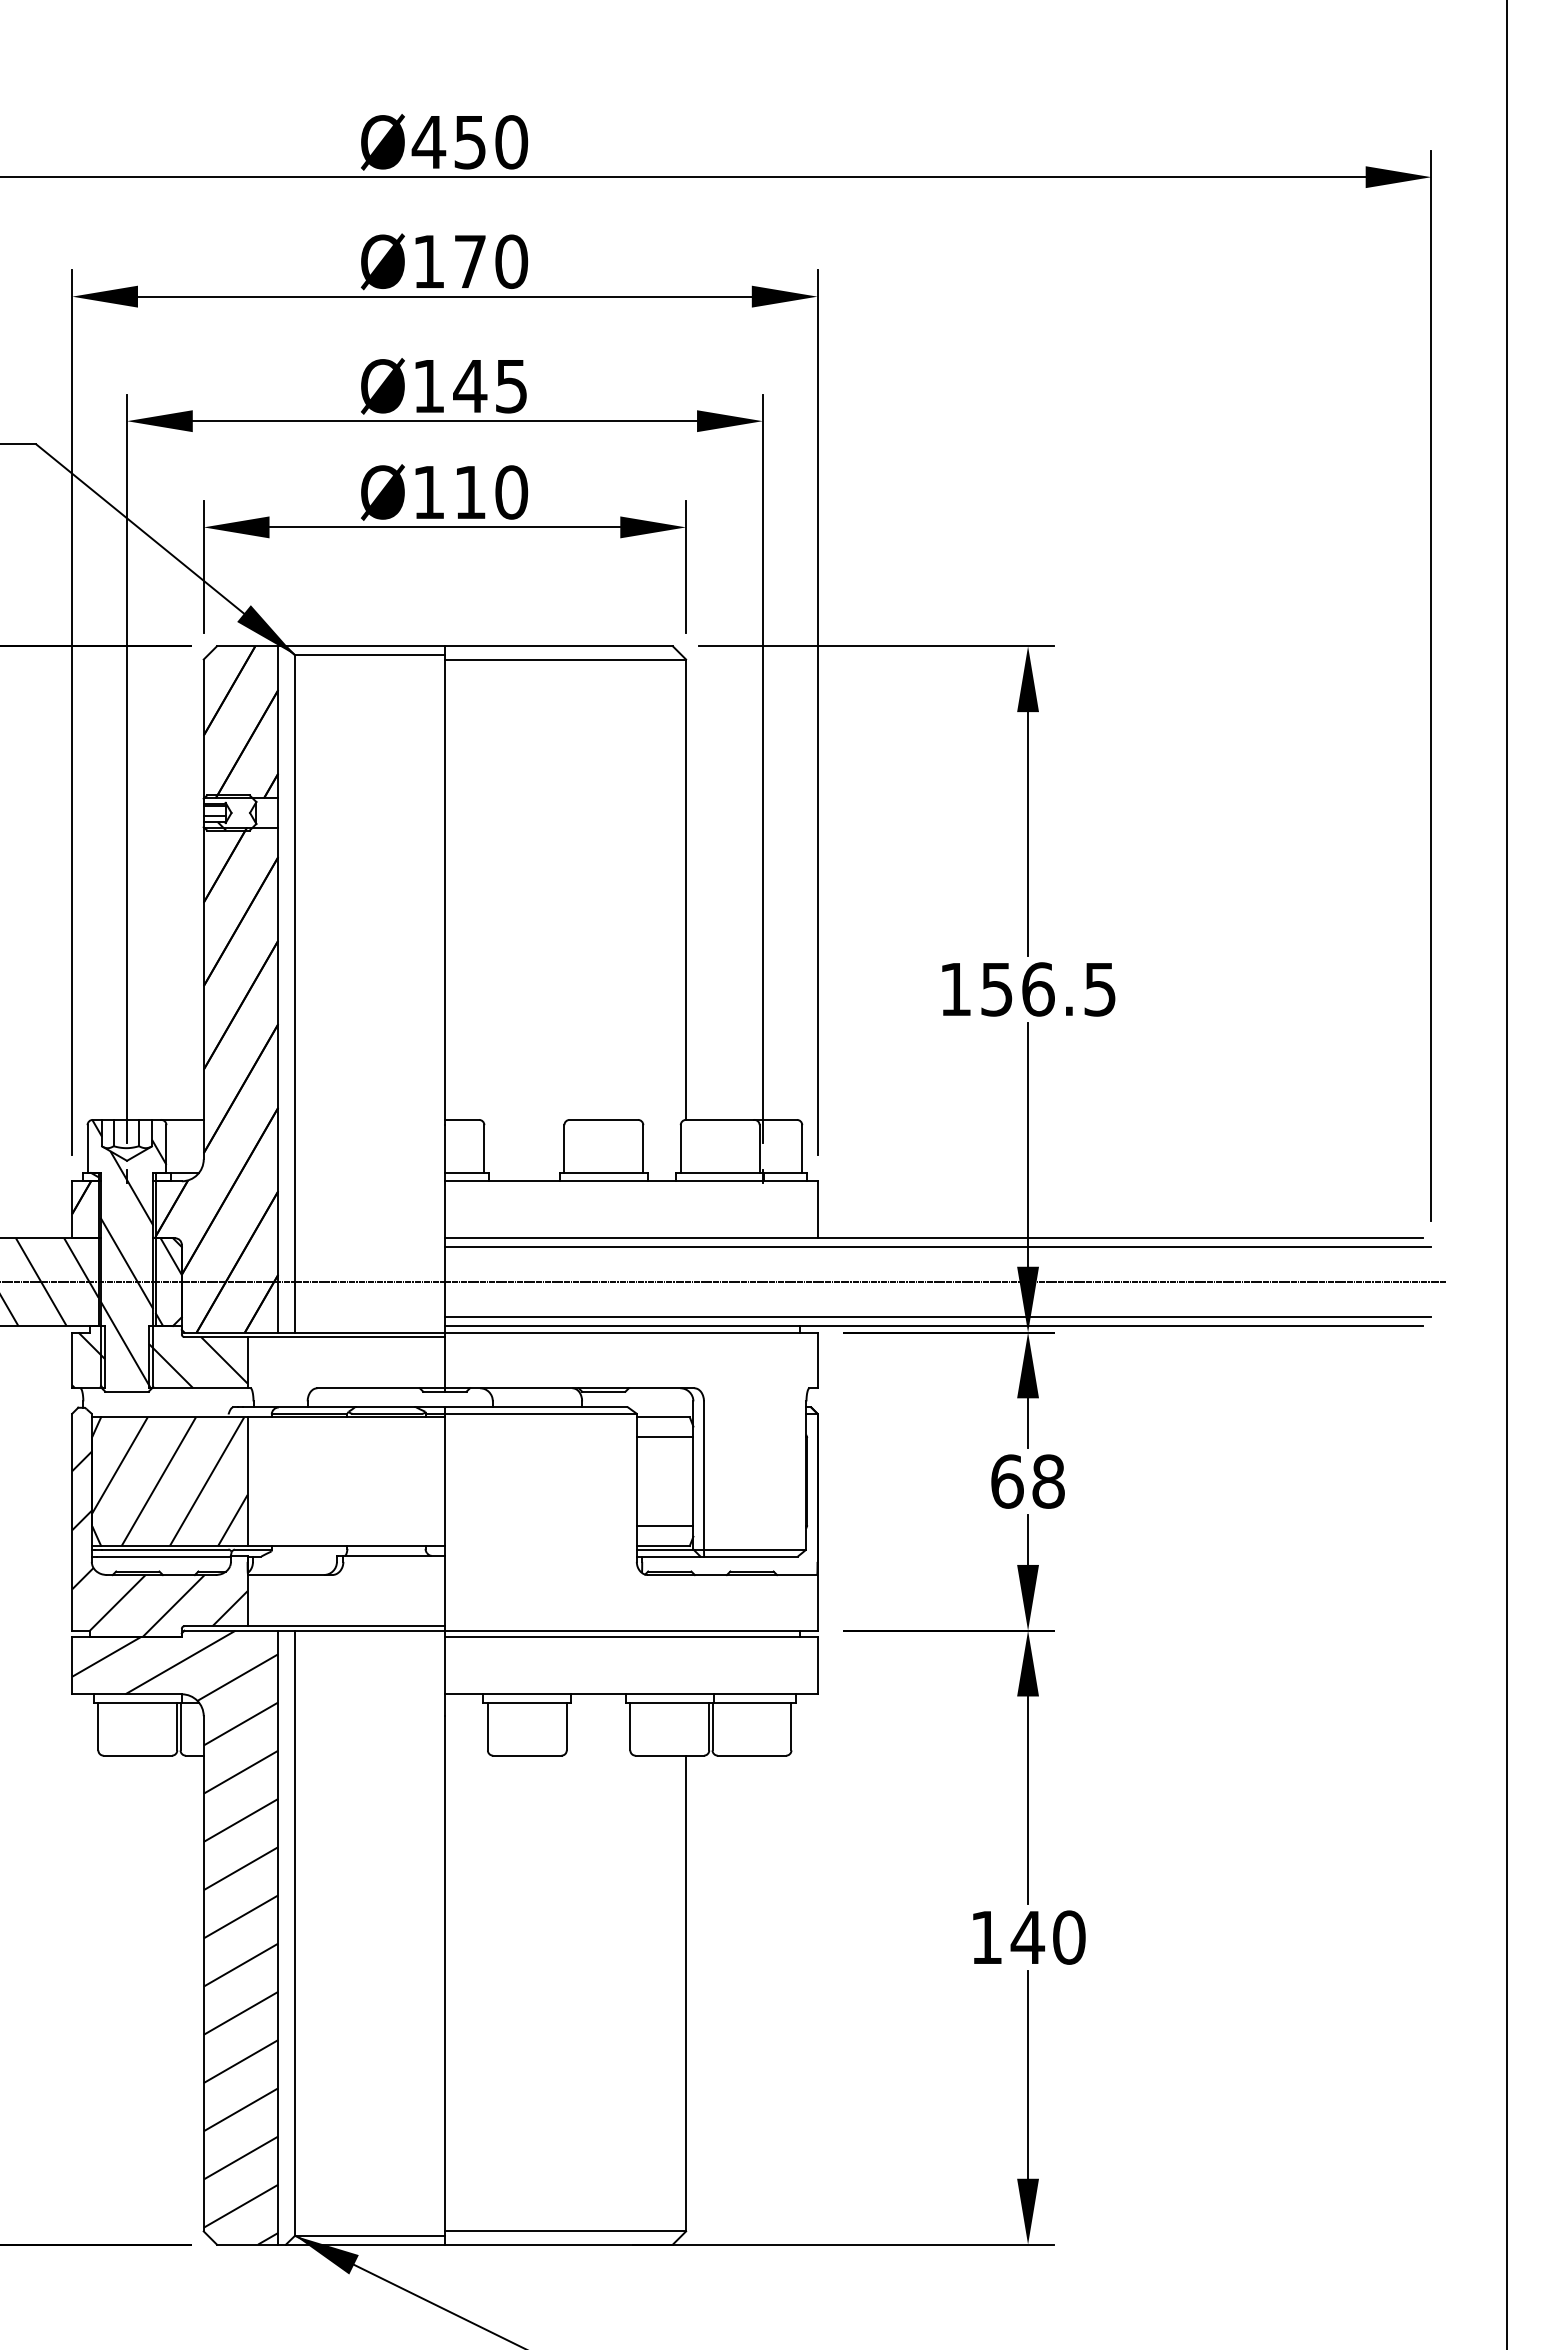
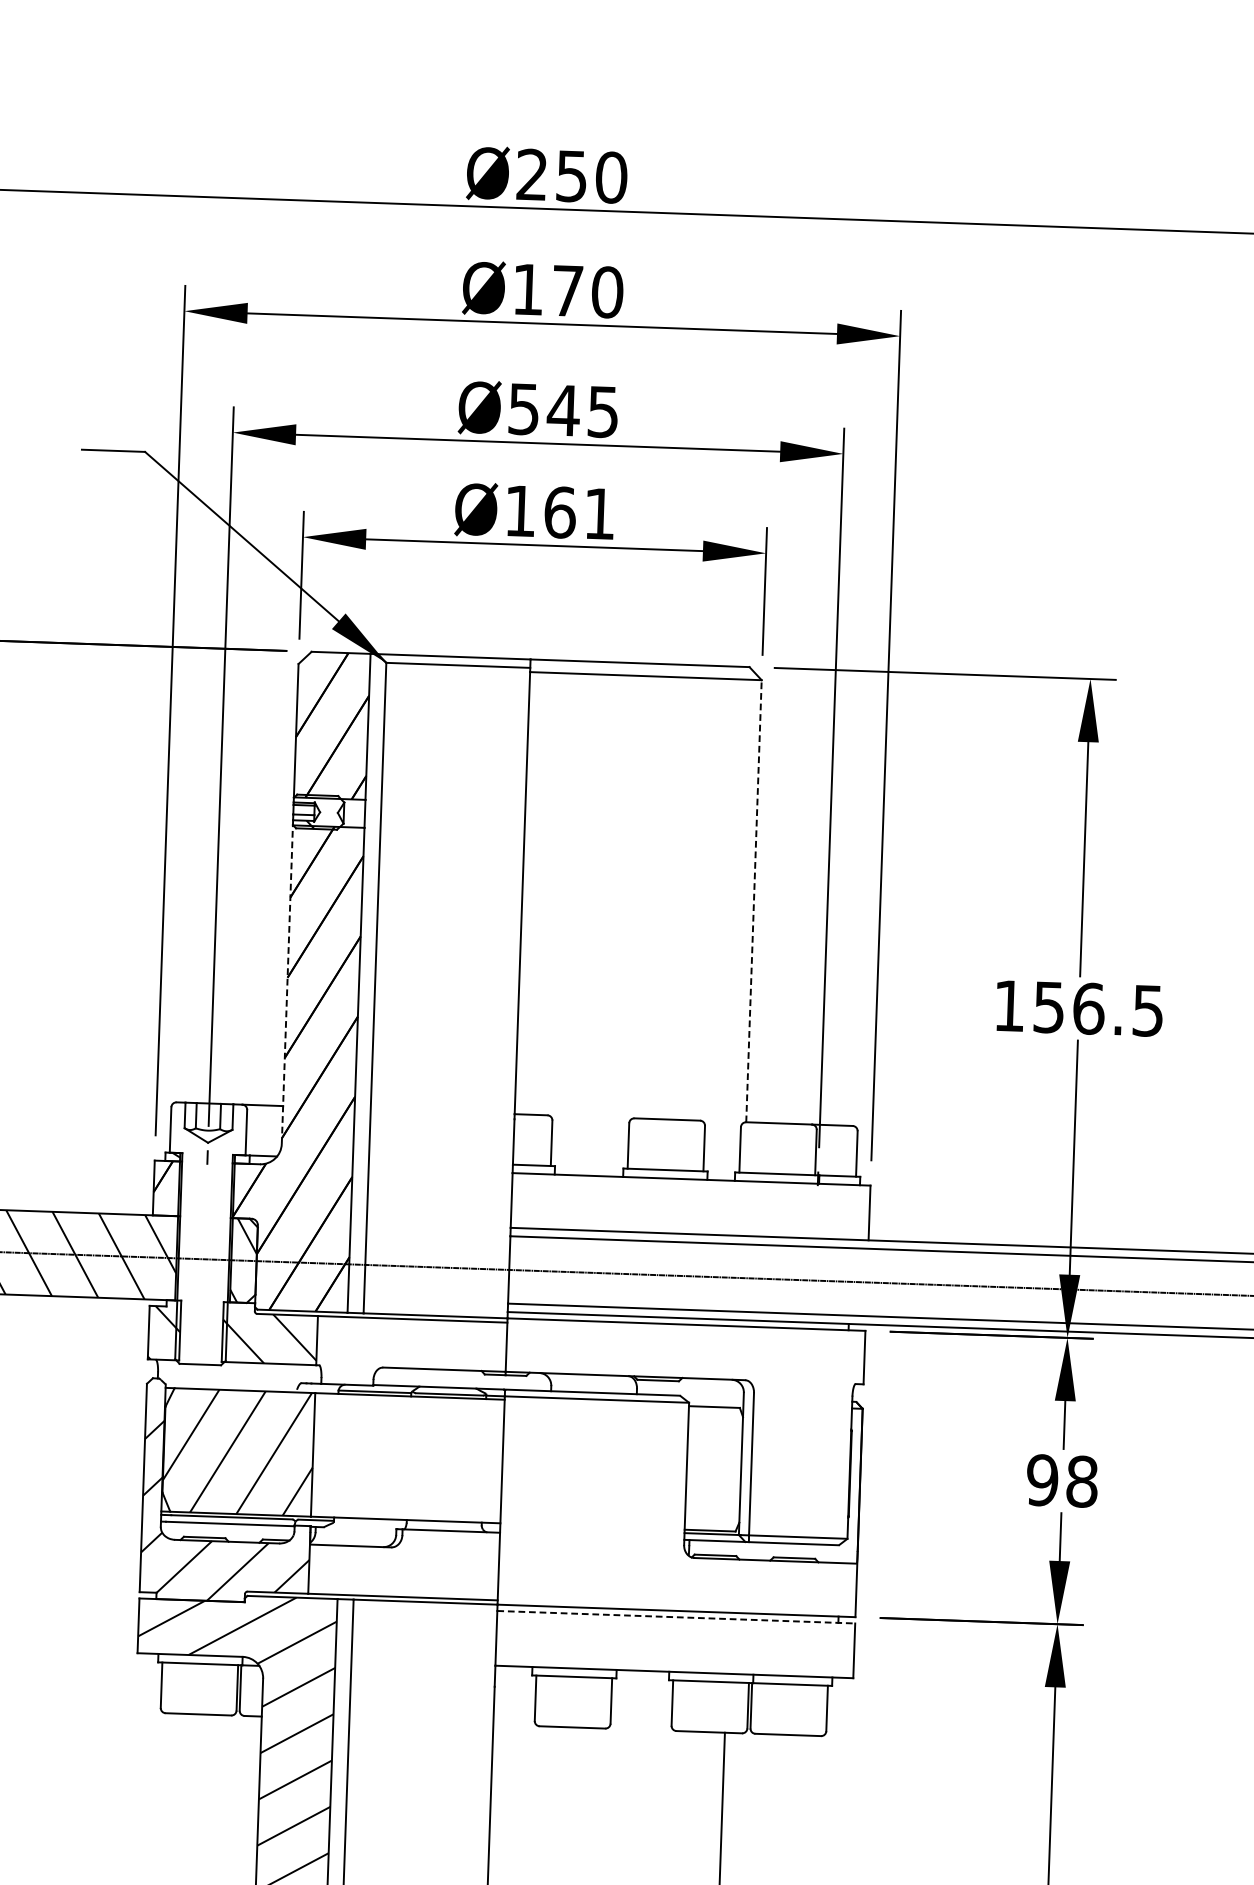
text: (428, 141) -> (531, 174), Ø450 -> Ø250
text: (428, 386) -> (523, 409), Ø145 -> Ø545
text: (491, 492) -> (580, 513), Ø110 -> Ø161
line: (686, 889) -> (754, 901), solid -> dashed
line: (203, 993) -> (287, 984), solid -> dashed
hatch: (129, 1254) -> (207, 1232), removed
line: (664, 1437) -> (714, 1426), removed
text: (1006, 1481) -> (1041, 1480), 68 -> 98
line: (664, 1526) -> (711, 1511), removed
line: (631, 1637) -> (676, 1617), solid -> dashed

